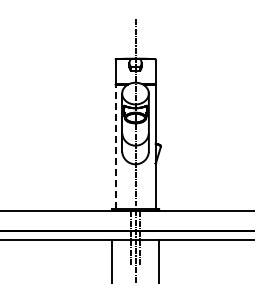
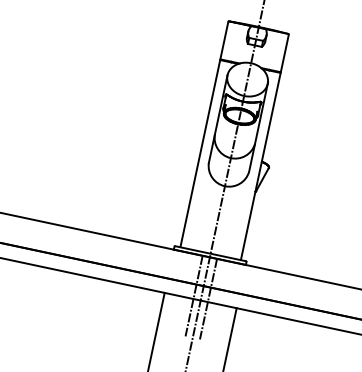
line: (115, 147) -> (200, 154), dashed -> solid

